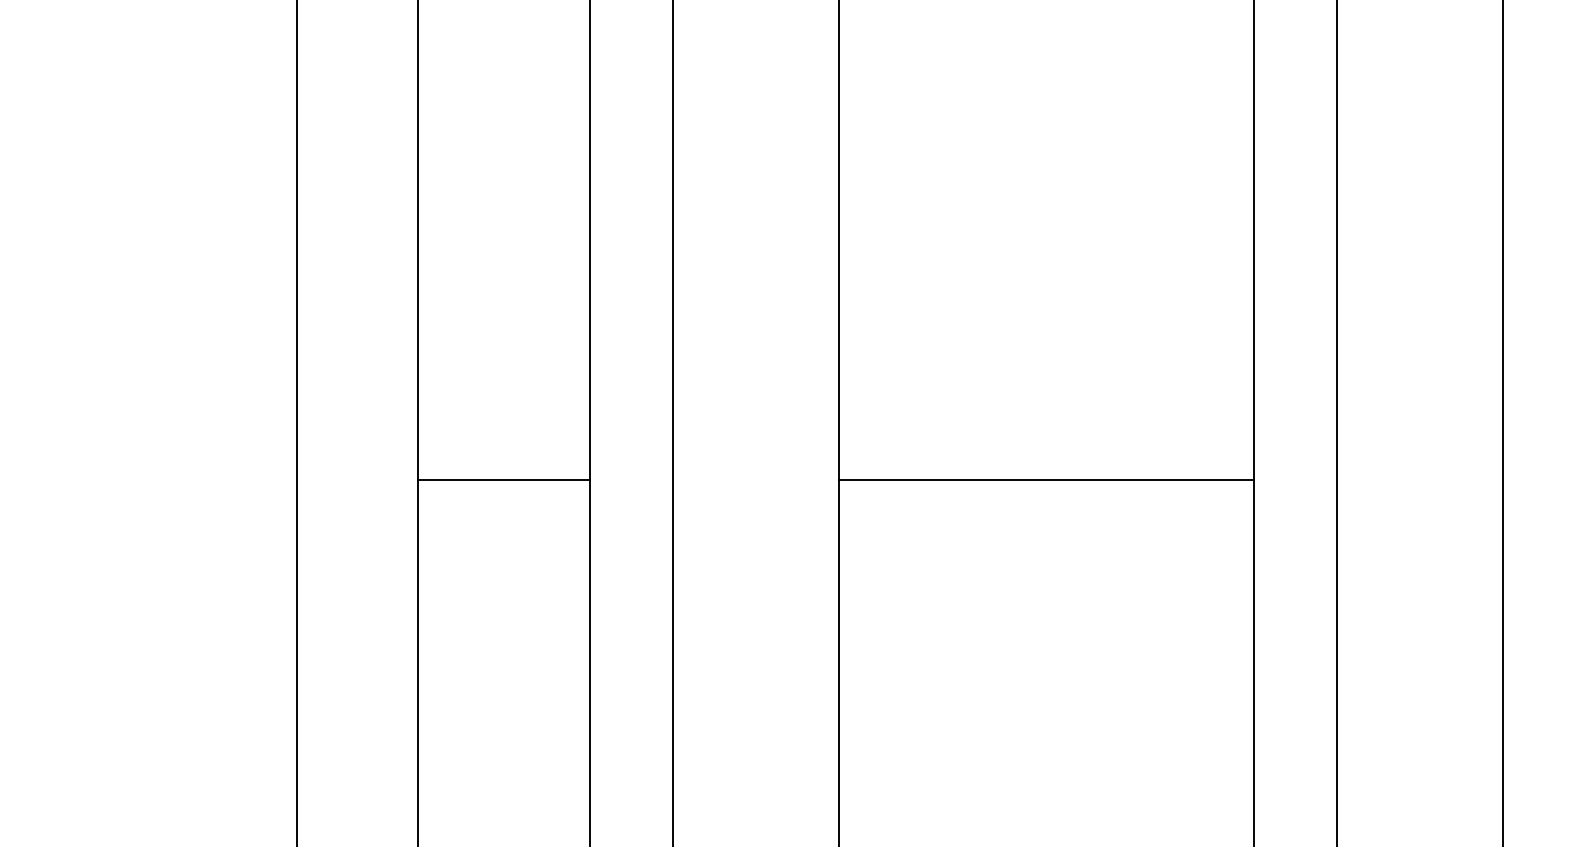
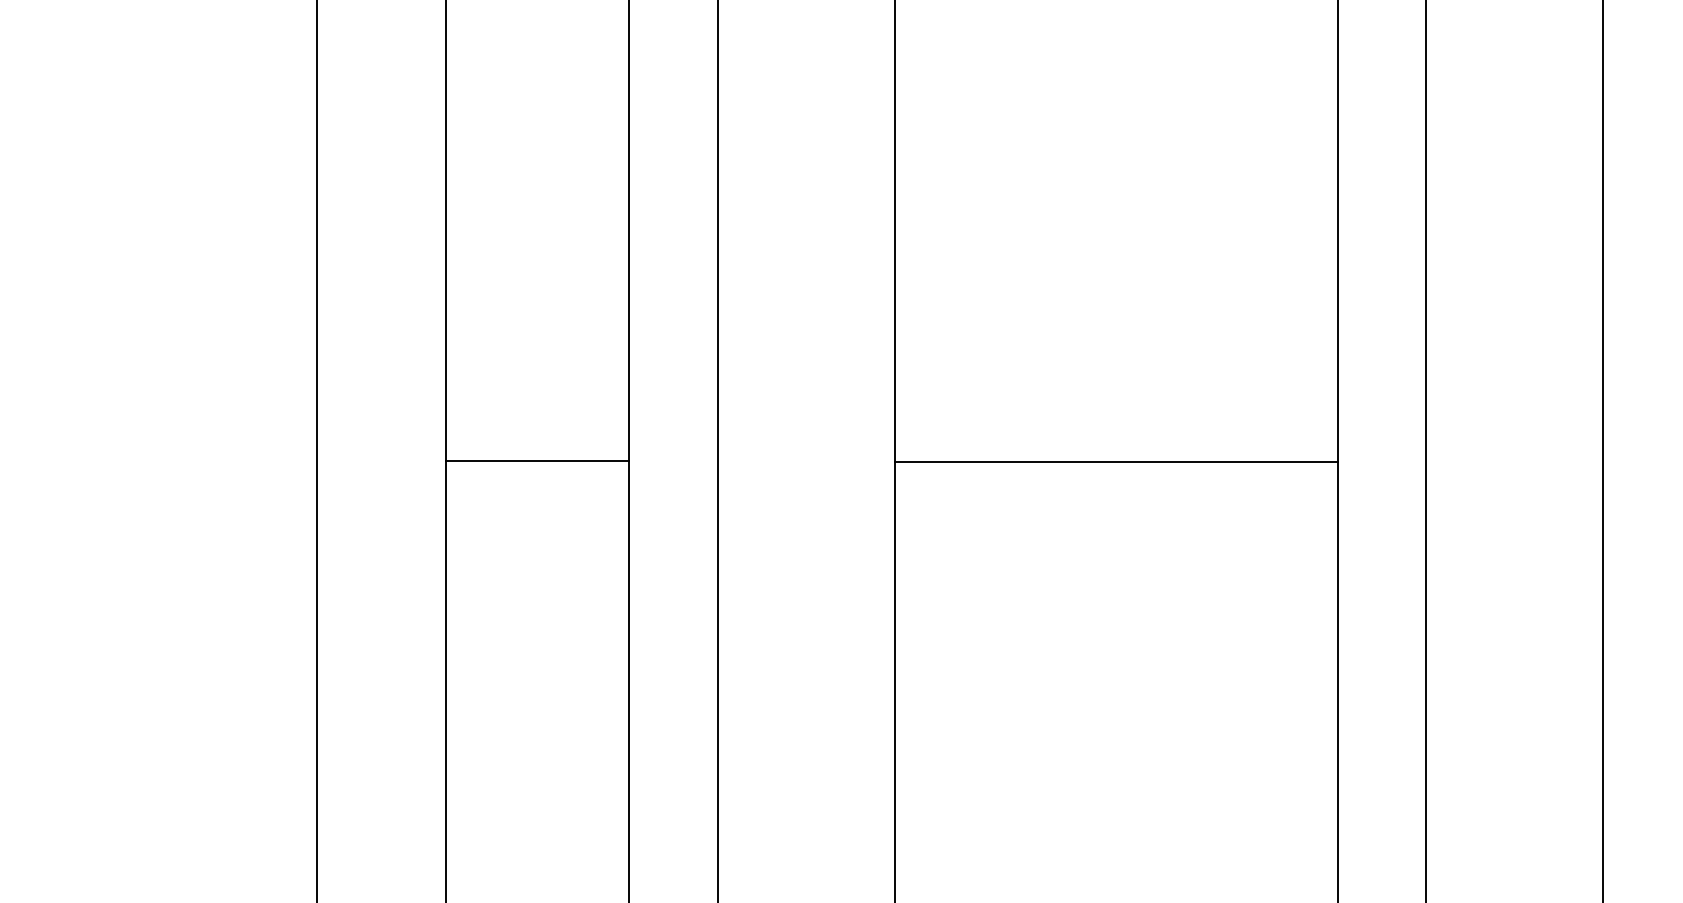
line: (504, 479) -> (538, 461), moved
line: (1046, 479) -> (1116, 462), moved

